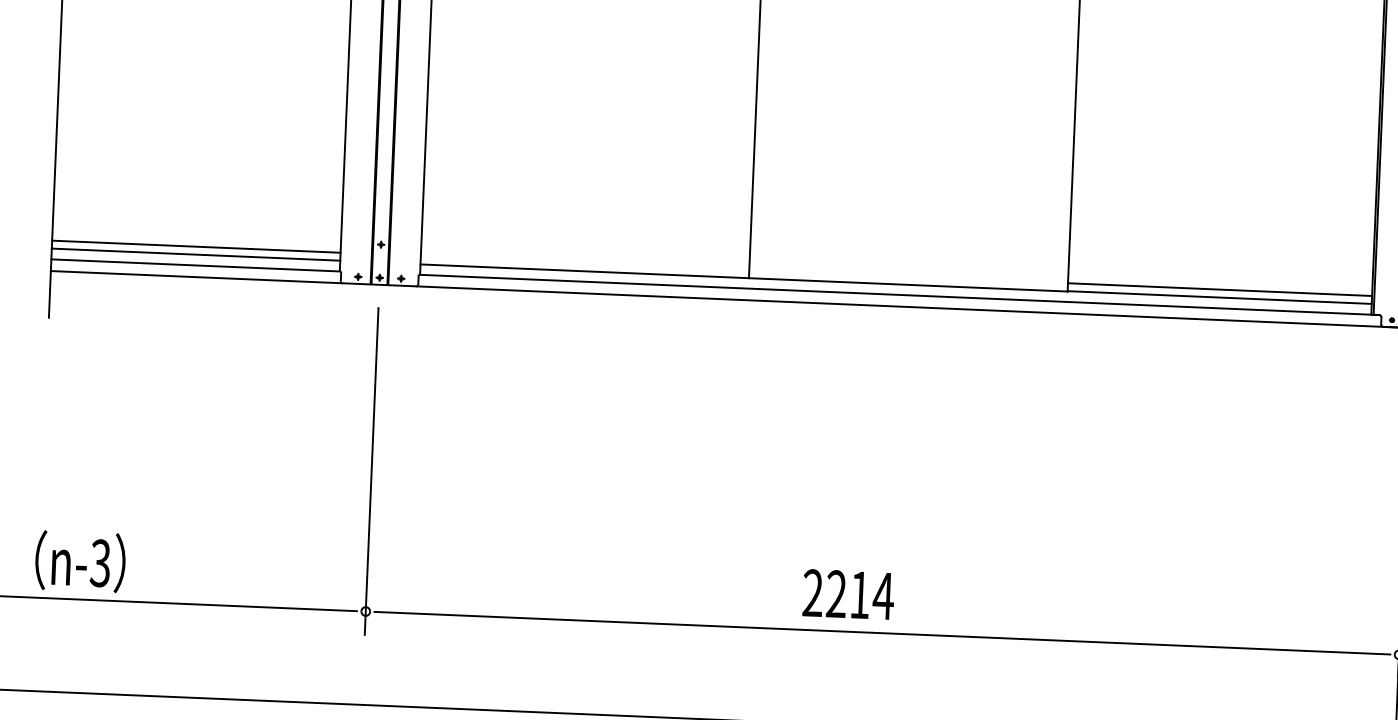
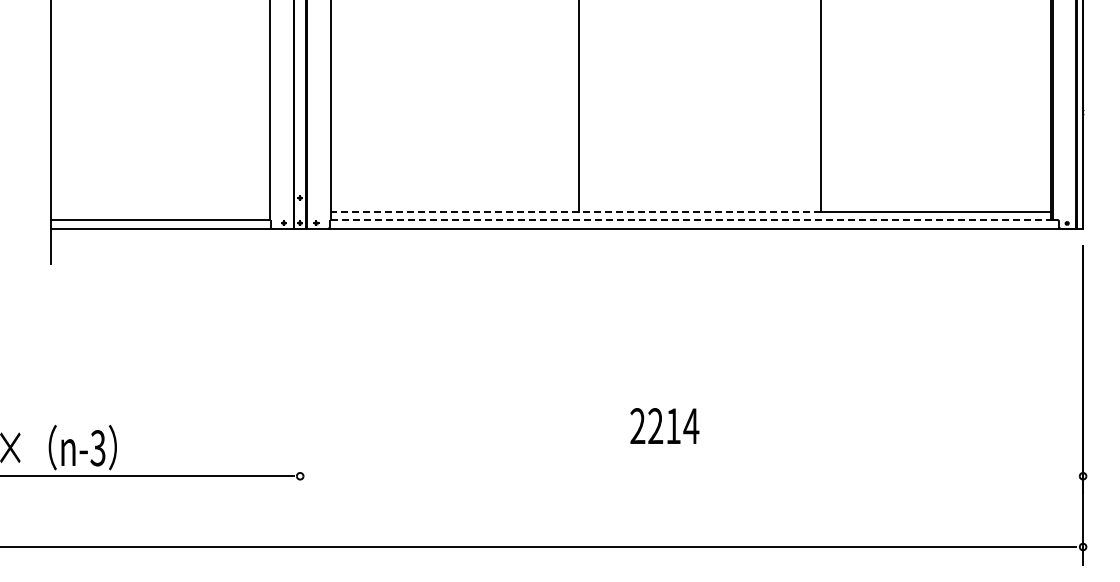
line: (196, 246) -> (160, 205), removed
line: (195, 254) -> (160, 211), removed
line: (743, 278) -> (575, 212), solid -> dashed
line: (1219, 289) -> (935, 205), removed
line: (900, 294) -> (694, 219), solid -> dashed
line: (372, 470) -> (300, 369), removed
text: (848, 593) -> (664, 425), moved
line: (882, 633) -> (691, 476), removed

